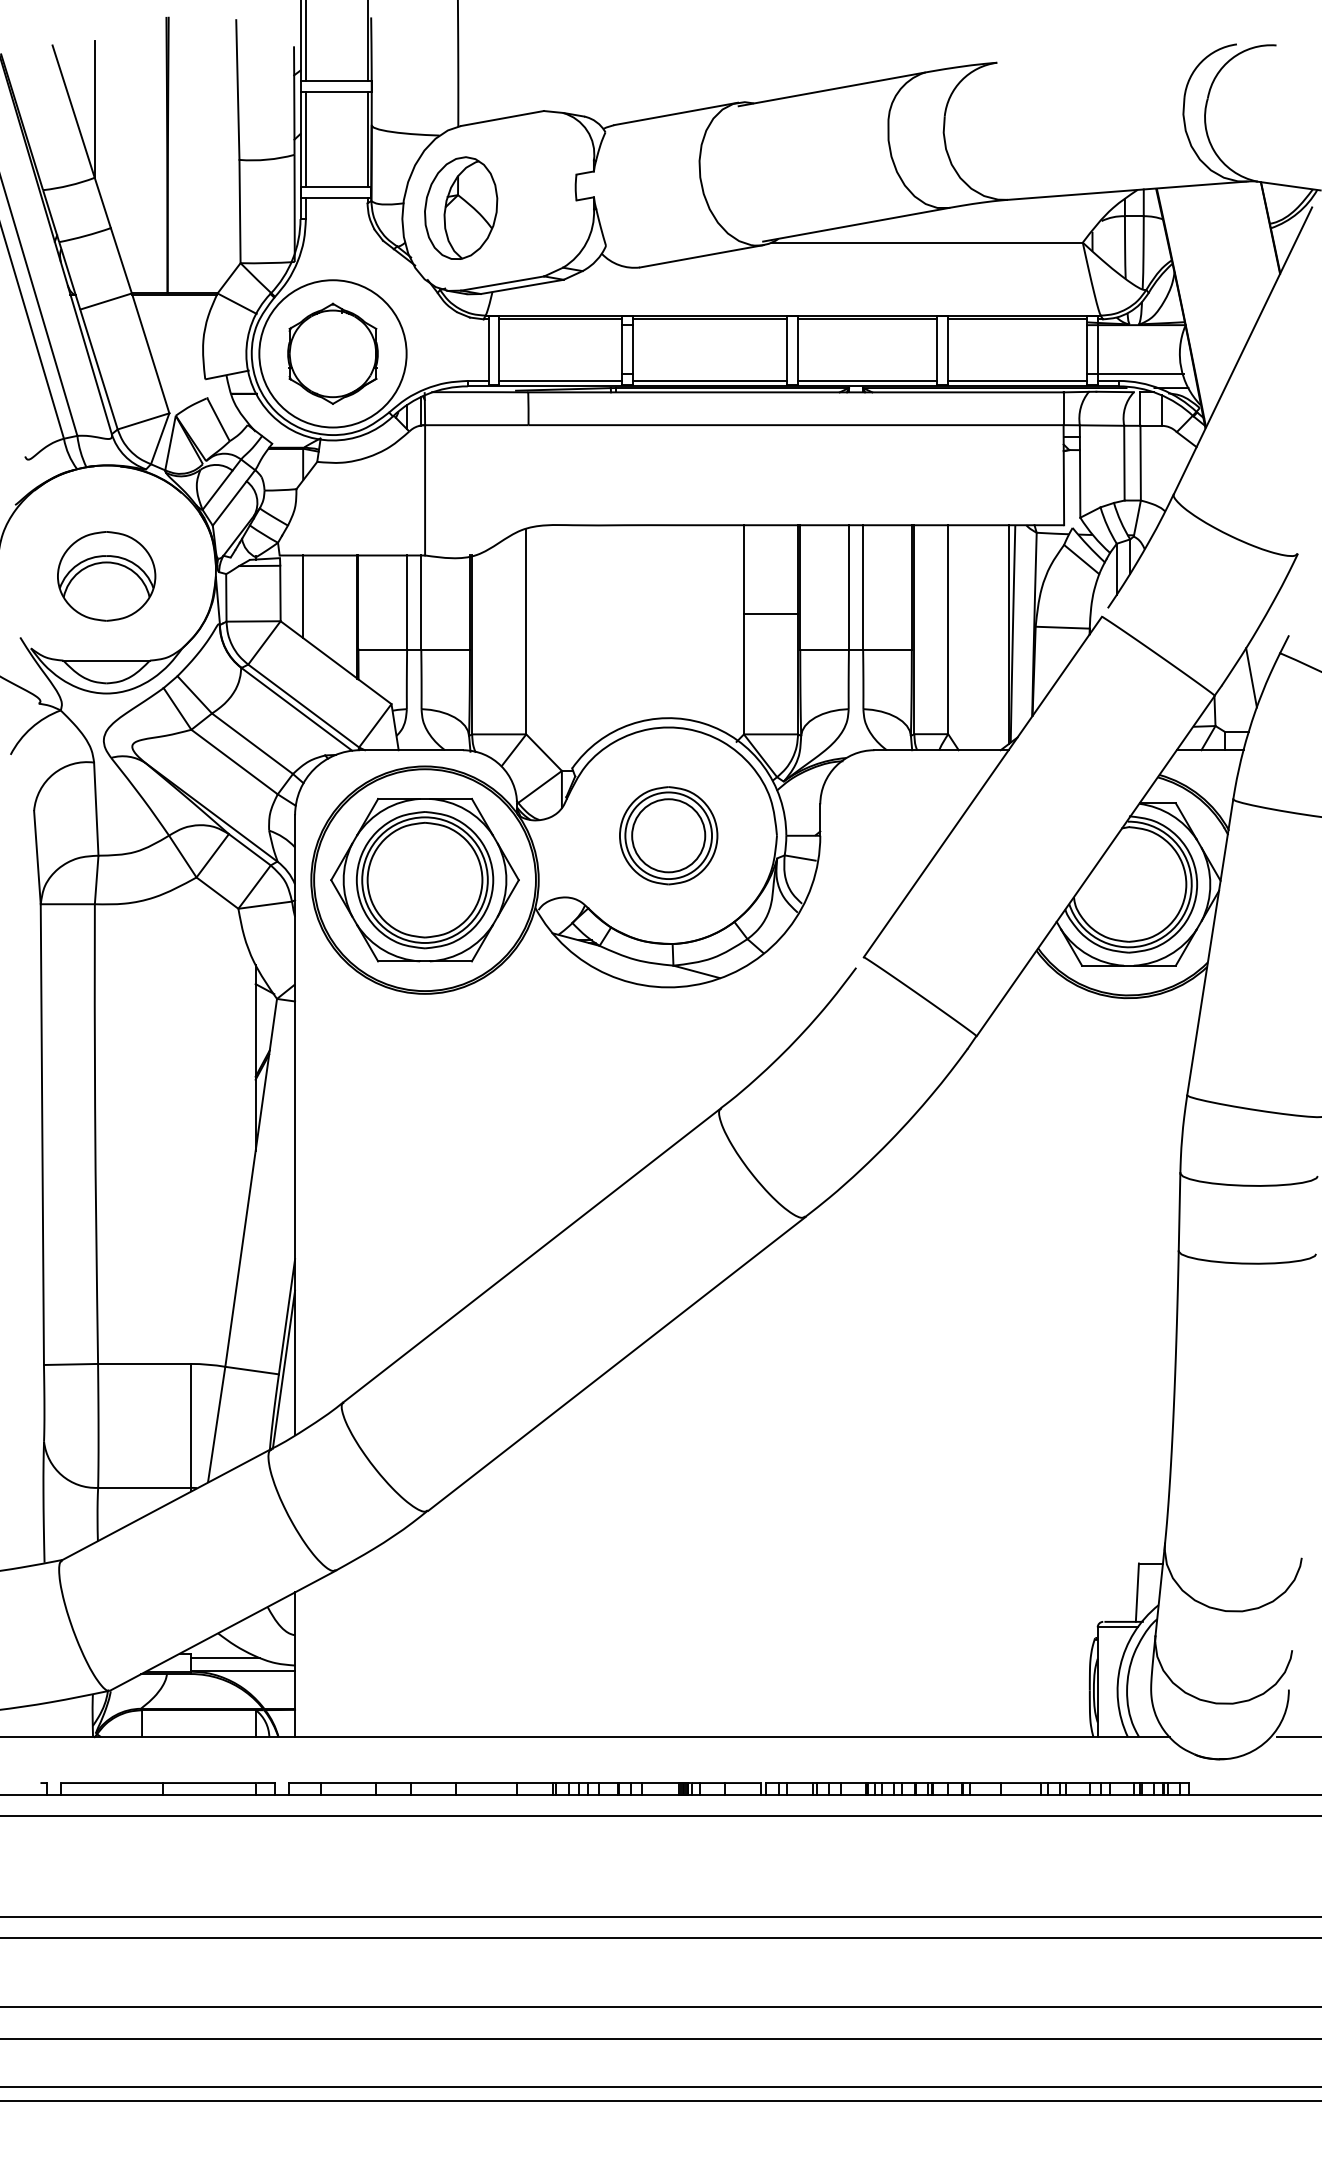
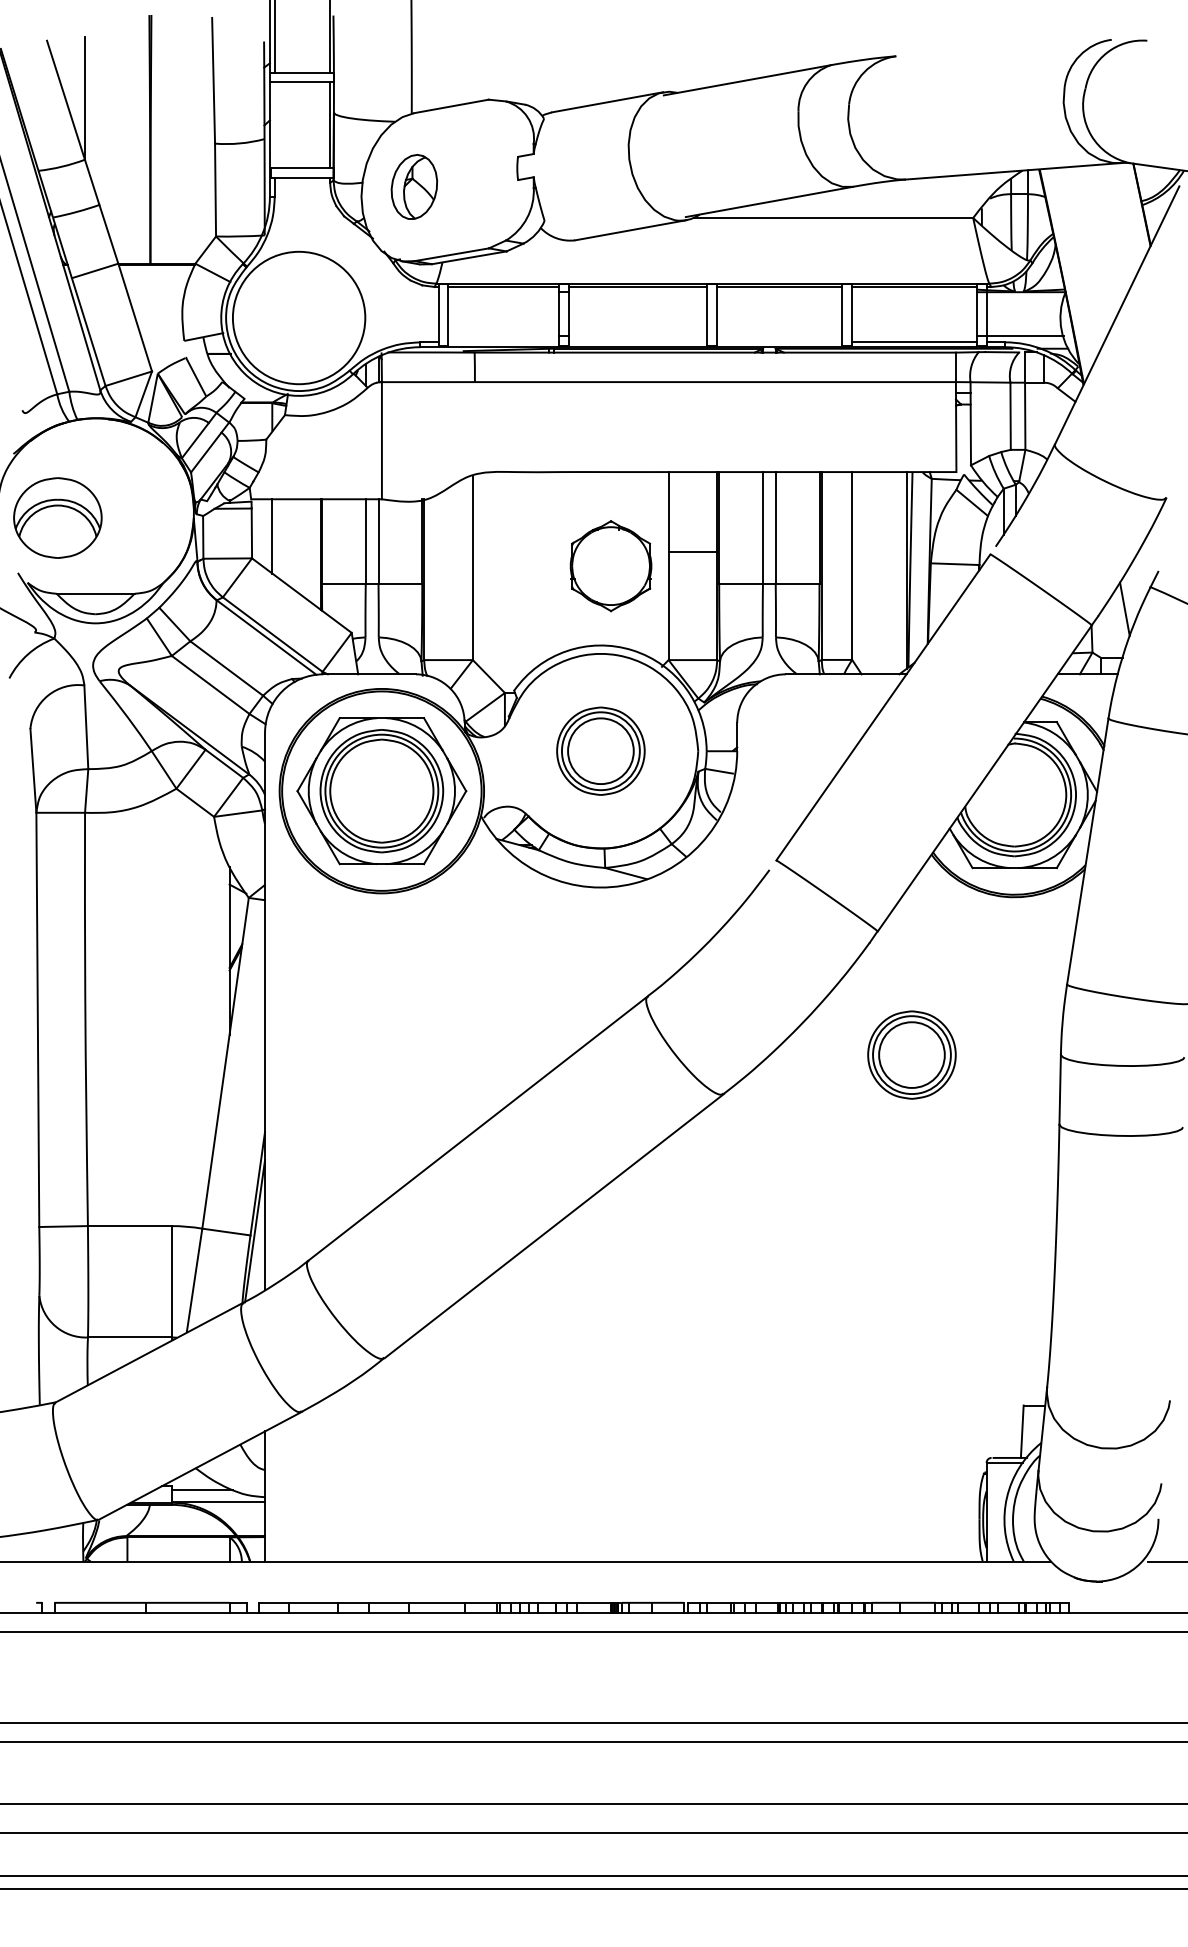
line: (305, 139) -> (274, 125), removed
part: (461, 207) -> (414, 186), size x0.7
part: (332, 353) -> (610, 565), moved
line: (560, 380) -> (503, 341), removed
line: (710, 380) -> (638, 341), removed
line: (867, 380) -> (779, 341), removed
part: (106, 576) -> (57, 518), moved
part: (1014, 1173) -> (911, 1054), added

